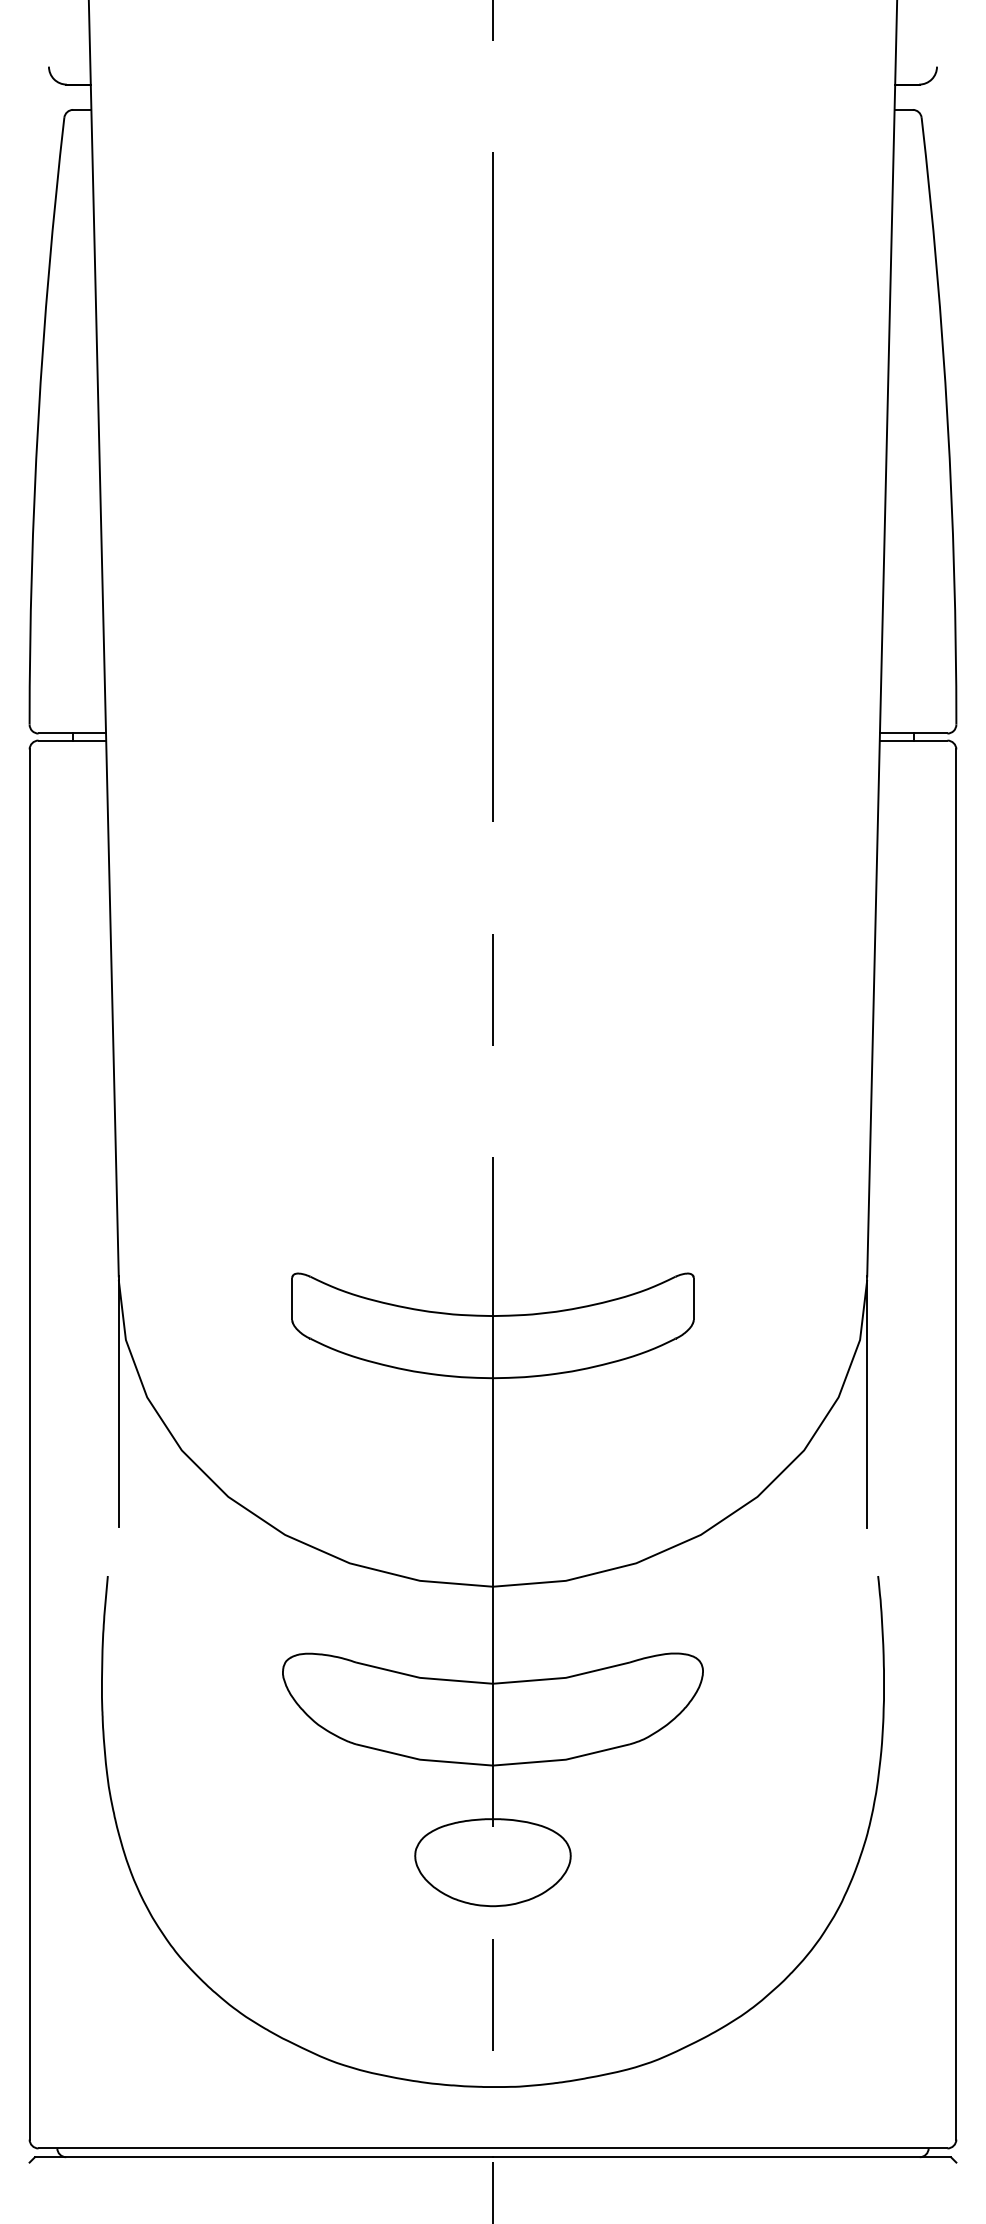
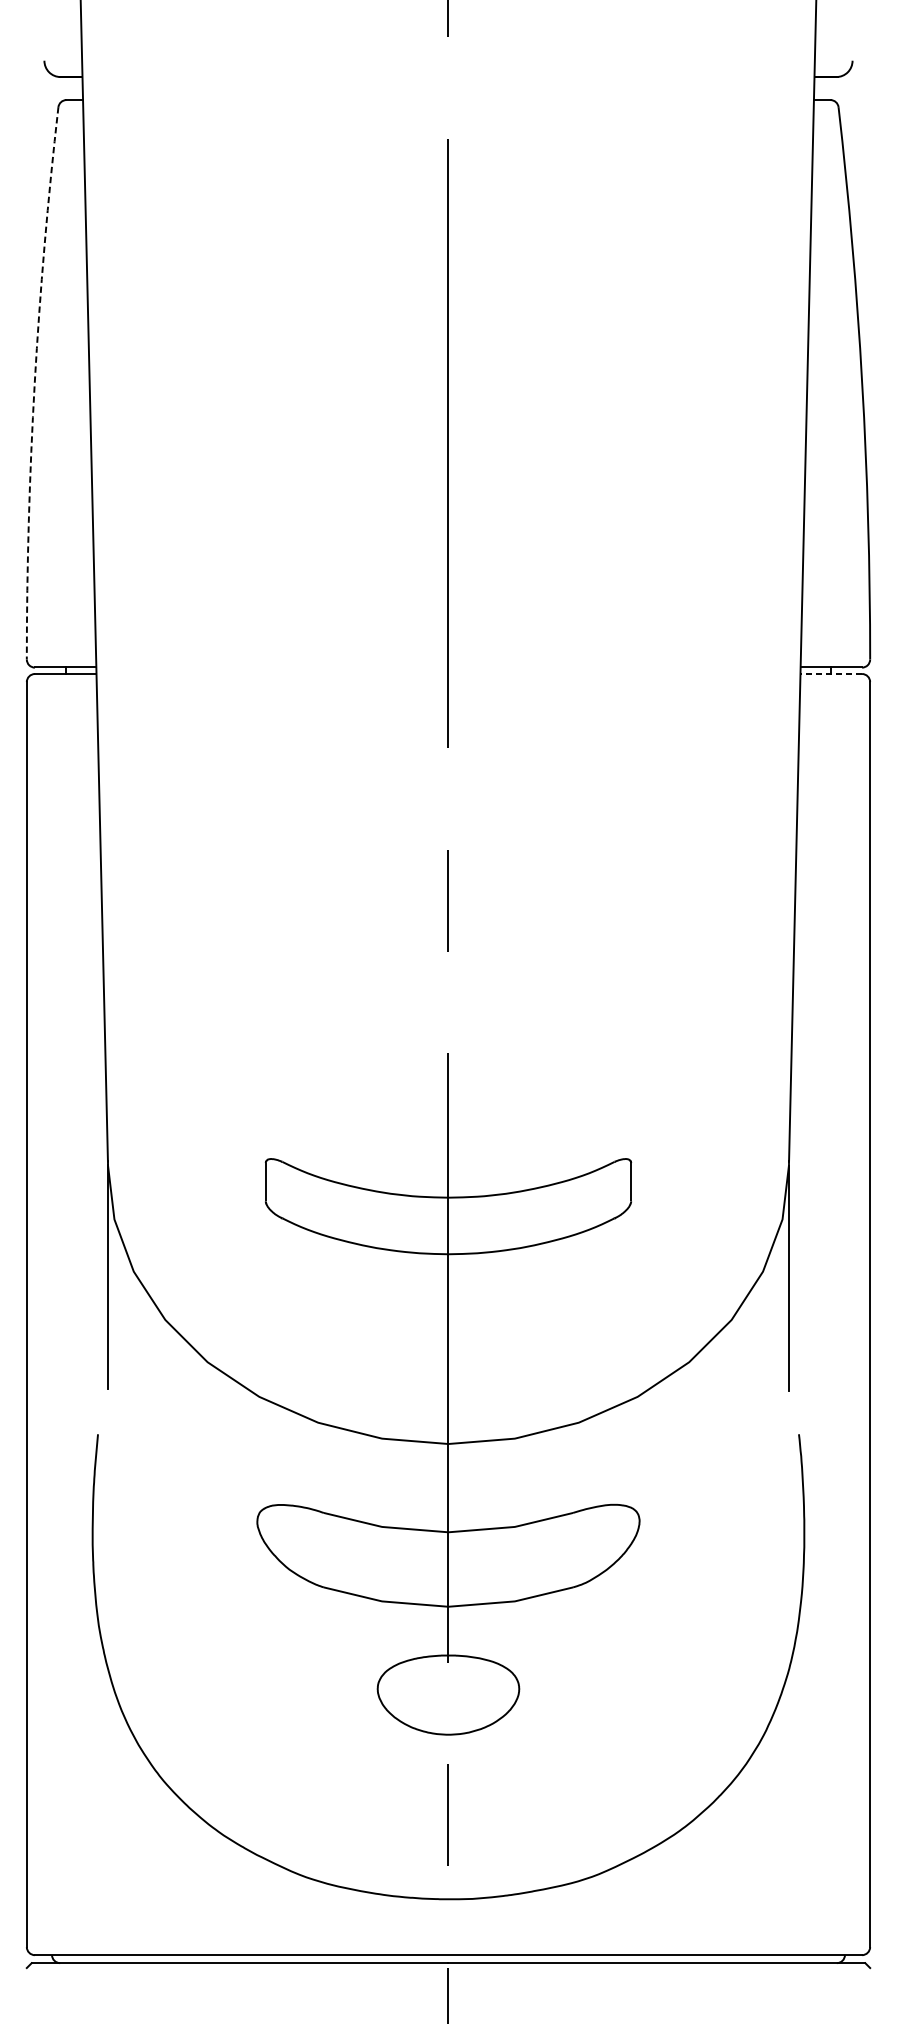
arc: (38, 420) -> (34, 382), solid -> dashed
line: (913, 740) -> (831, 673), solid -> dashed

